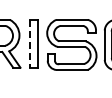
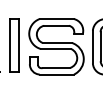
line: (29, 43) -> (9, 45), dashed -> solid

